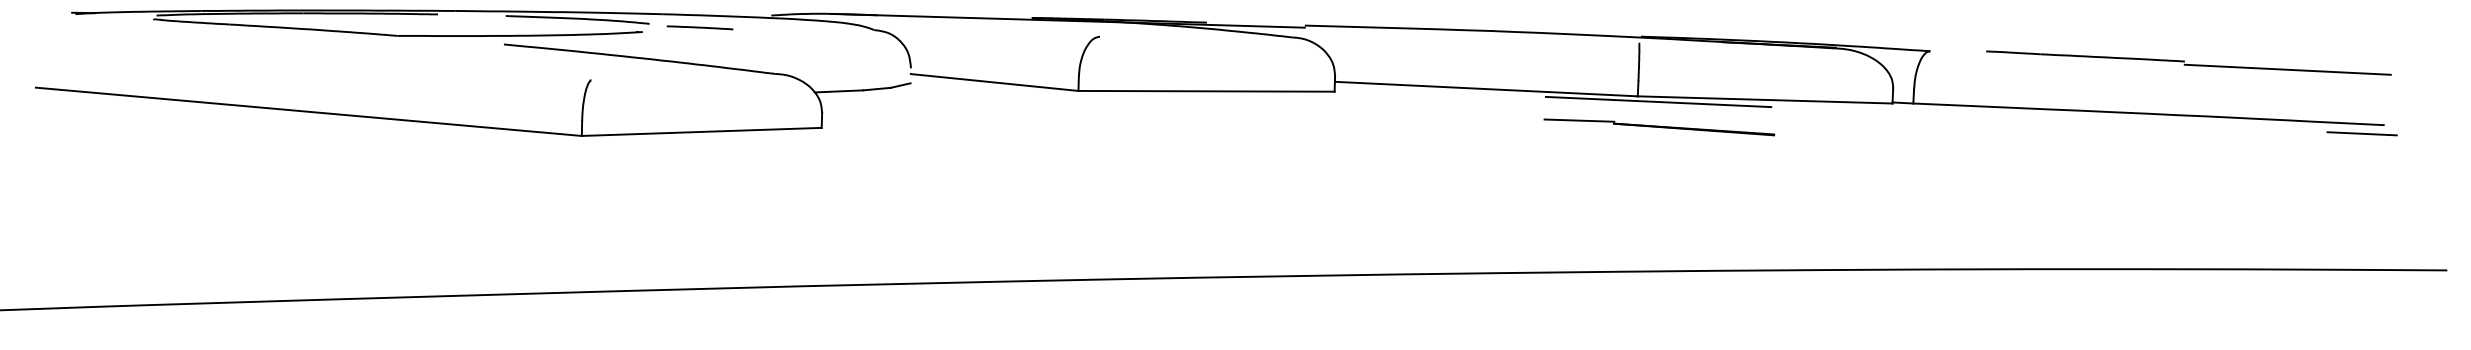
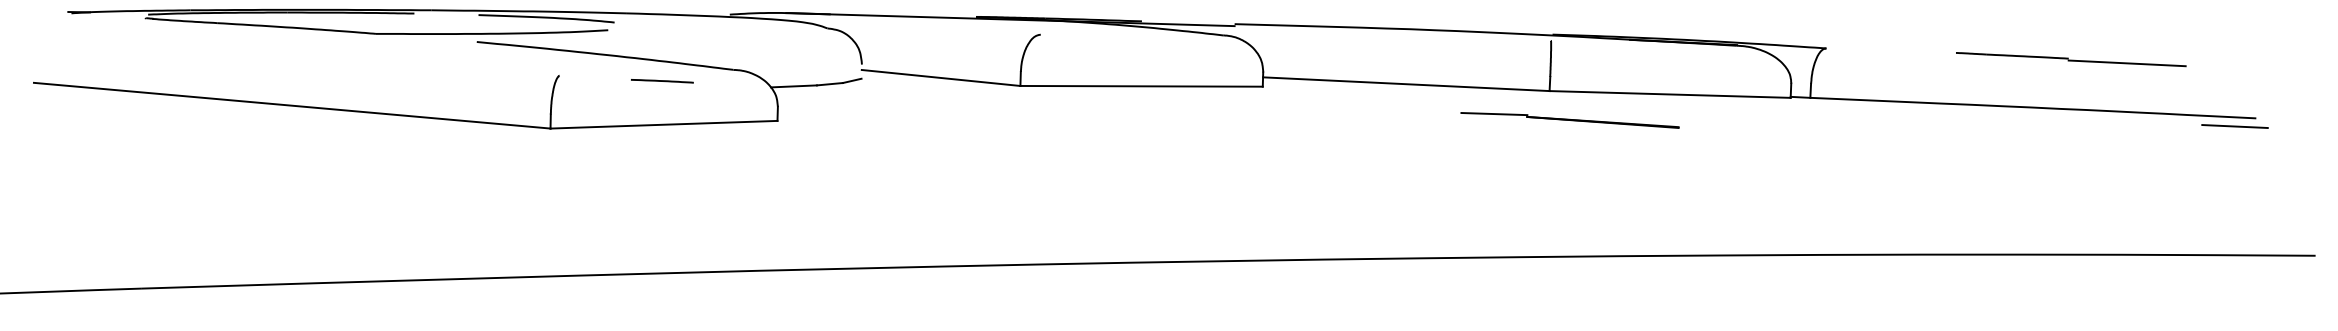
line: (700, 28) -> (662, 81), moved
part: (2188, 62) -> (2070, 59), size x0.6
line: (1657, 102) -> (1568, 96), removed

